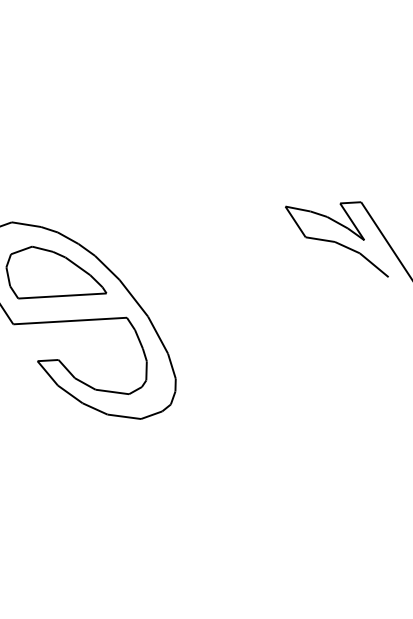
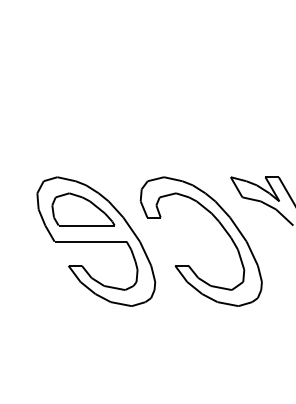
part: (273, 283) -> (220, 225), added

